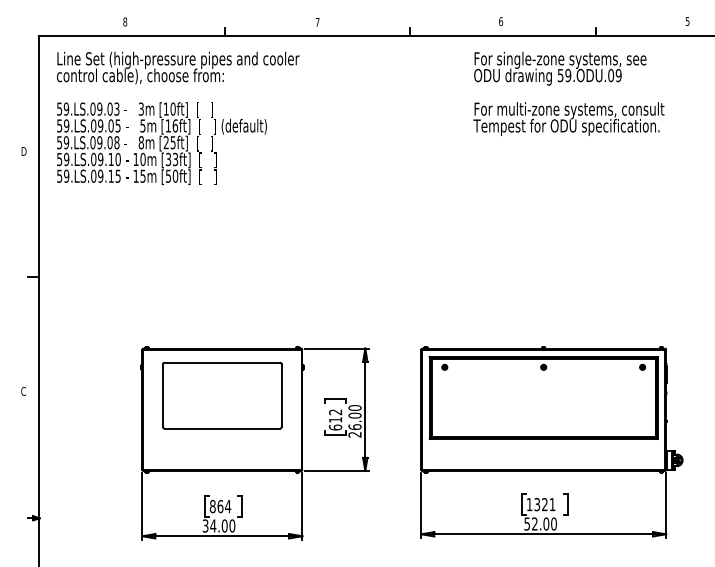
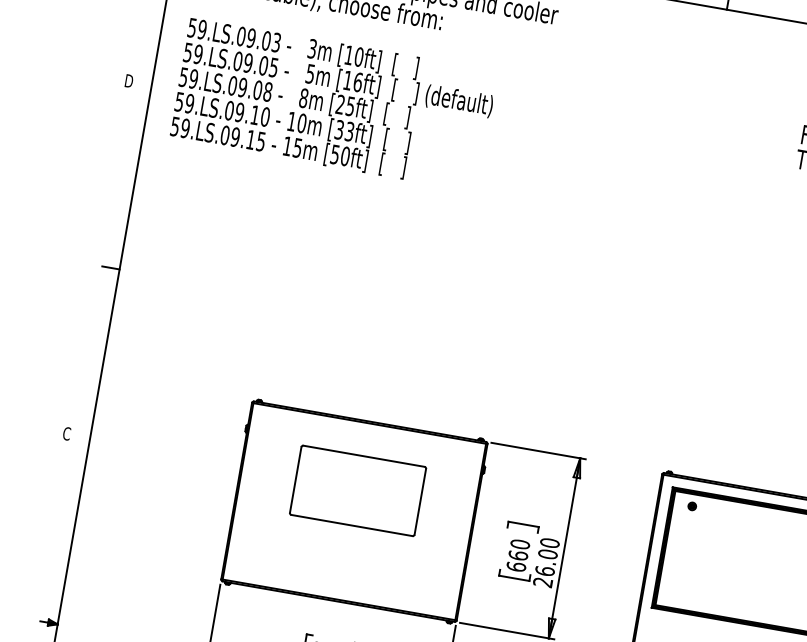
part: (222, 395) -> (358, 490), size x0.71
text: (335, 415) -> (519, 549), 612 -> 660

